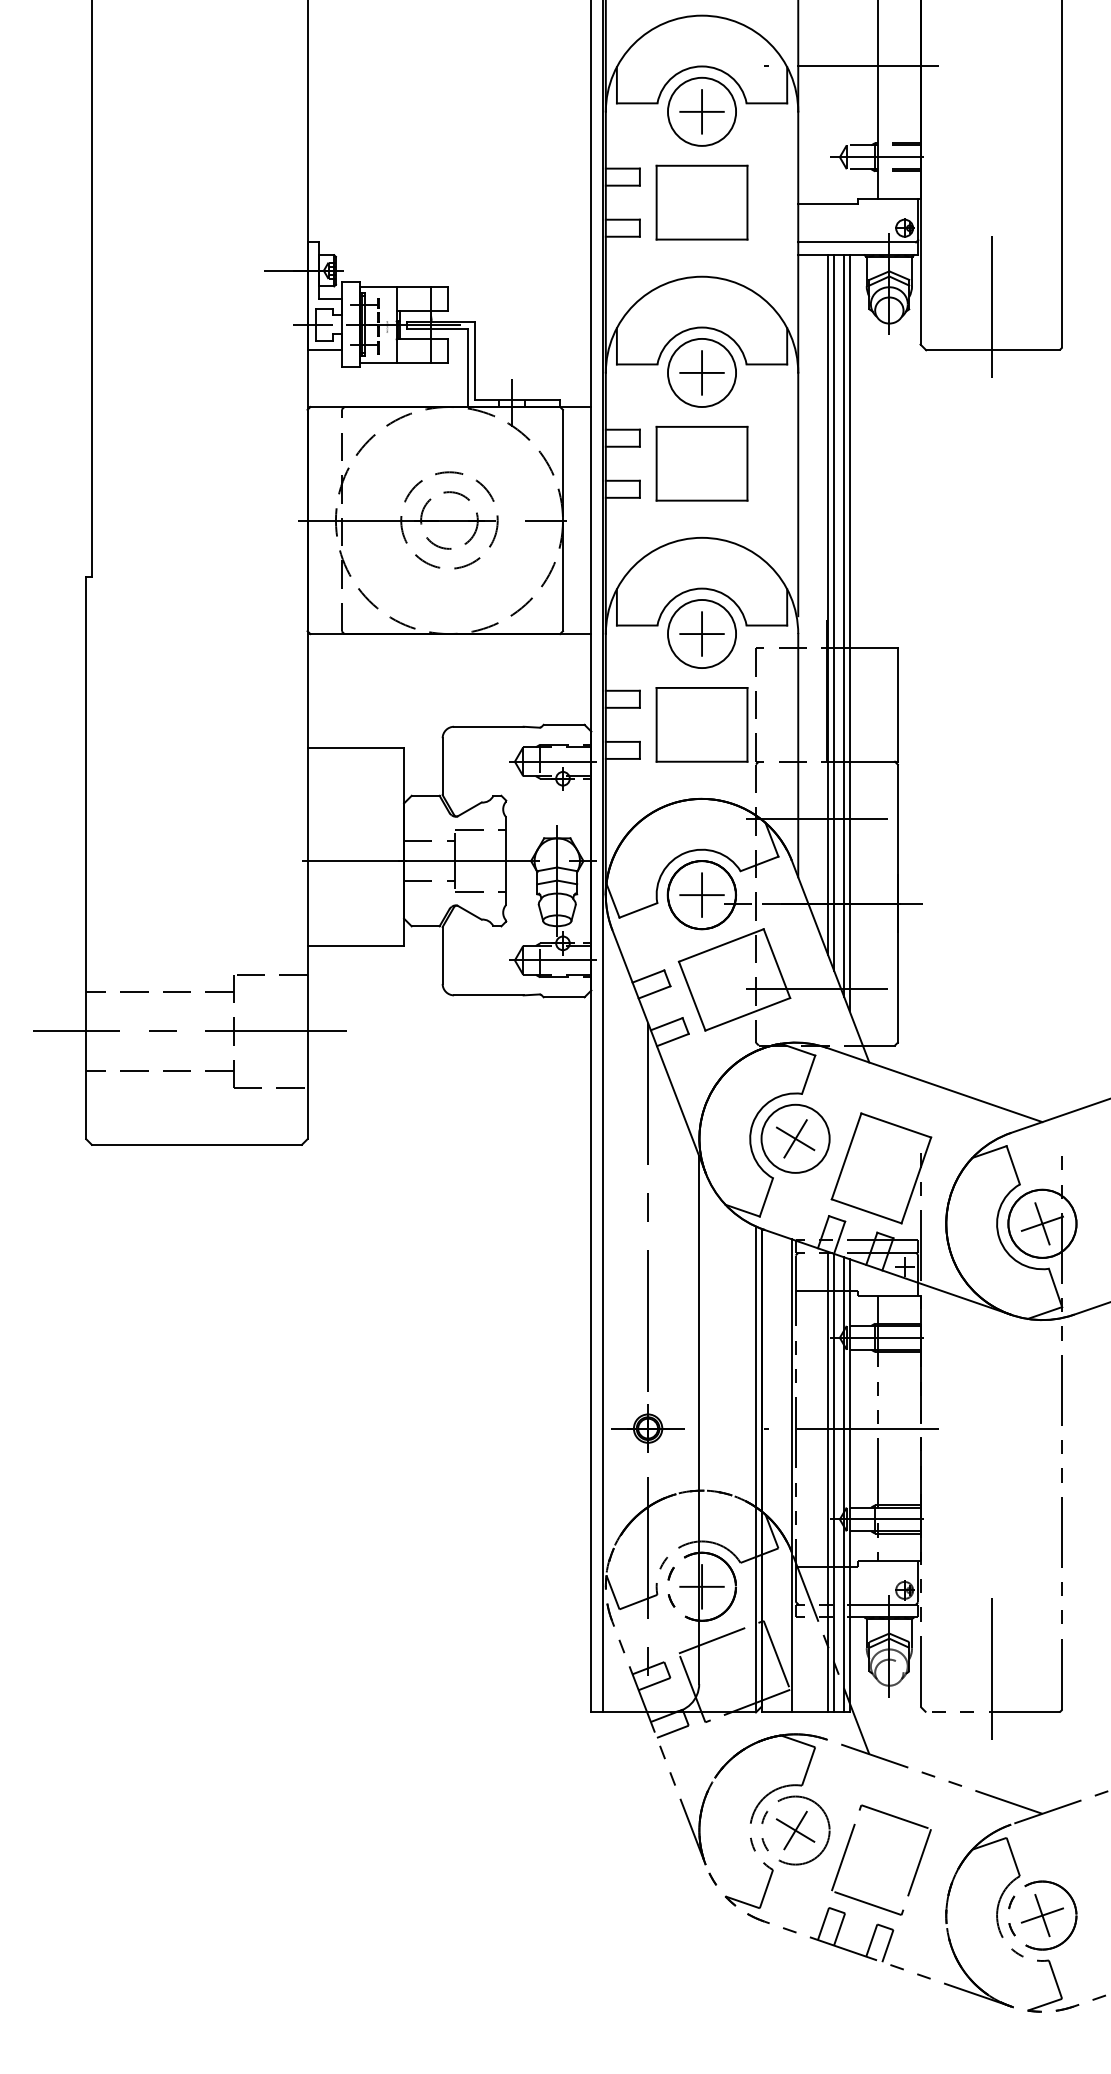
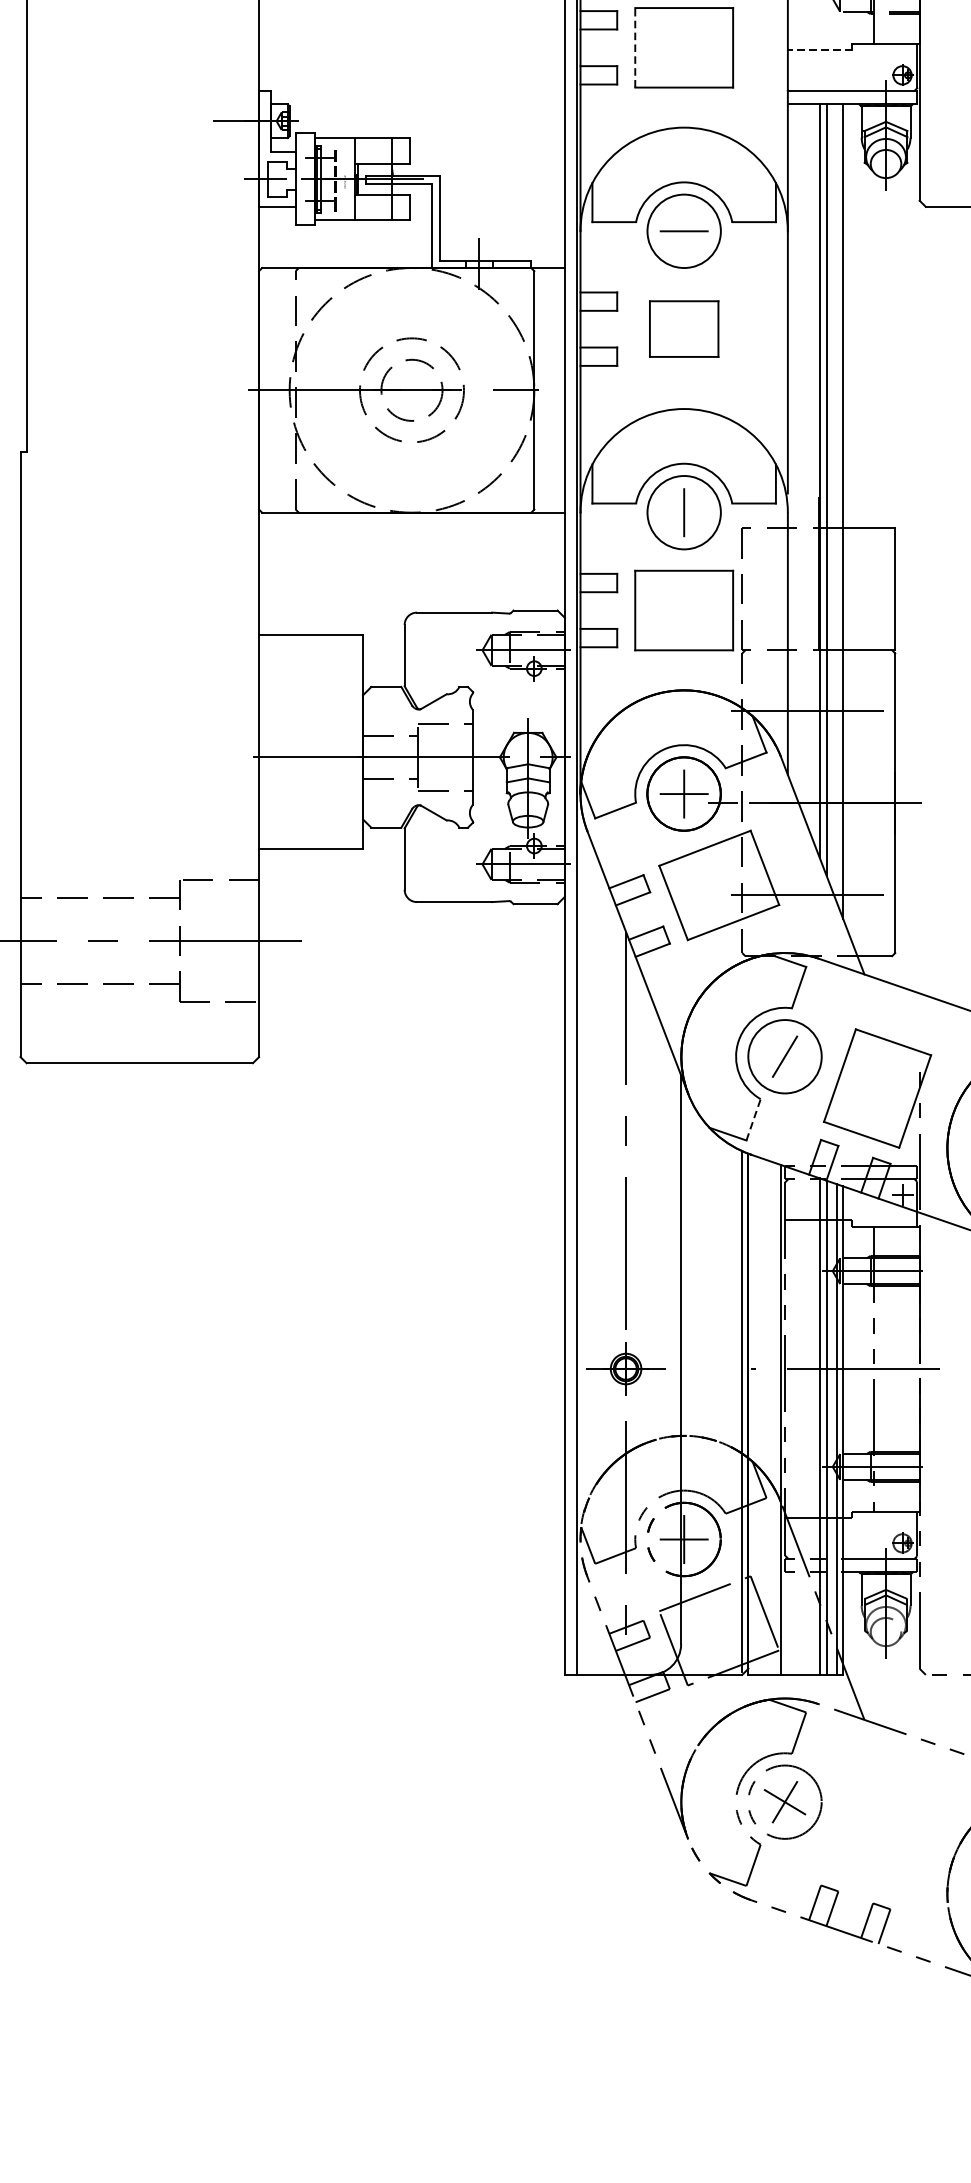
line: (656, 202) -> (635, 47), solid -> dashed
line: (828, 204) -> (820, 49), solid -> dashed
line: (702, 372) -> (684, 230), removed
part: (701, 463) -> (683, 328), size x0.7
line: (844, 625) -> (837, 503), removed
line: (701, 634) -> (683, 513), removed
line: (795, 1138) -> (784, 1056), removed
line: (766, 1196) -> (753, 1118), solid -> dashed
part: (847, 1849) -> (840, 1822), removed

